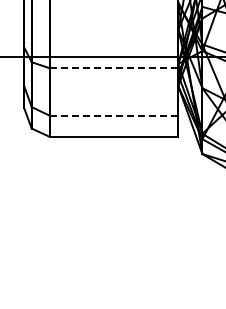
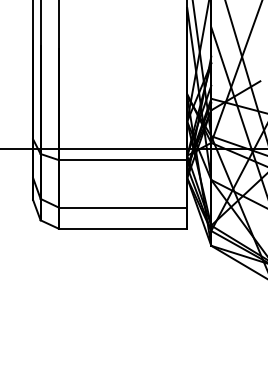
line: (114, 68) -> (123, 160), dashed -> solid
line: (113, 115) -> (122, 207), dashed -> solid

